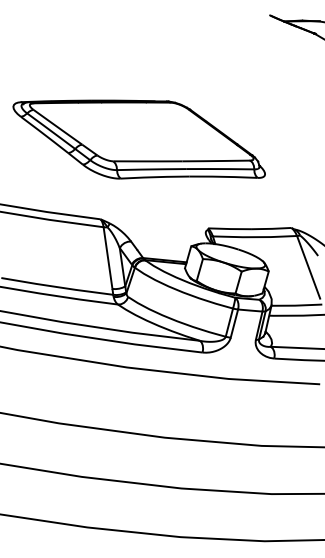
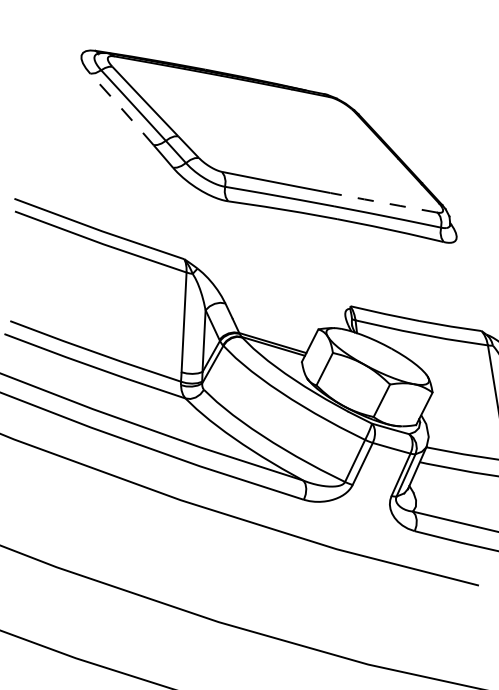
line: (44, 134) -> (121, 108), solid -> dashed
line: (215, 161) -> (382, 203), solid -> dashed

